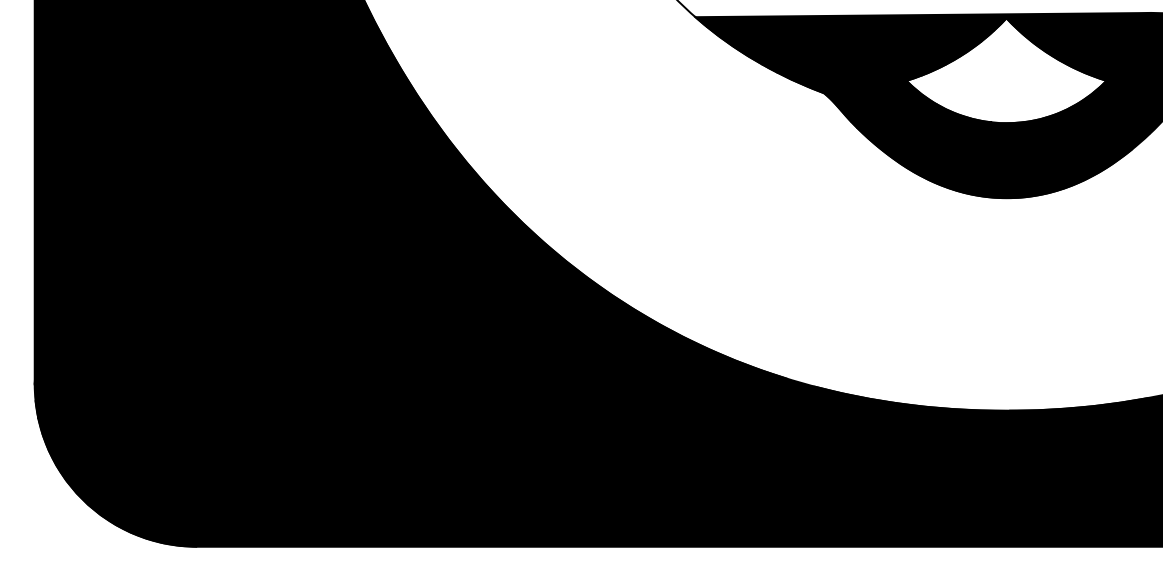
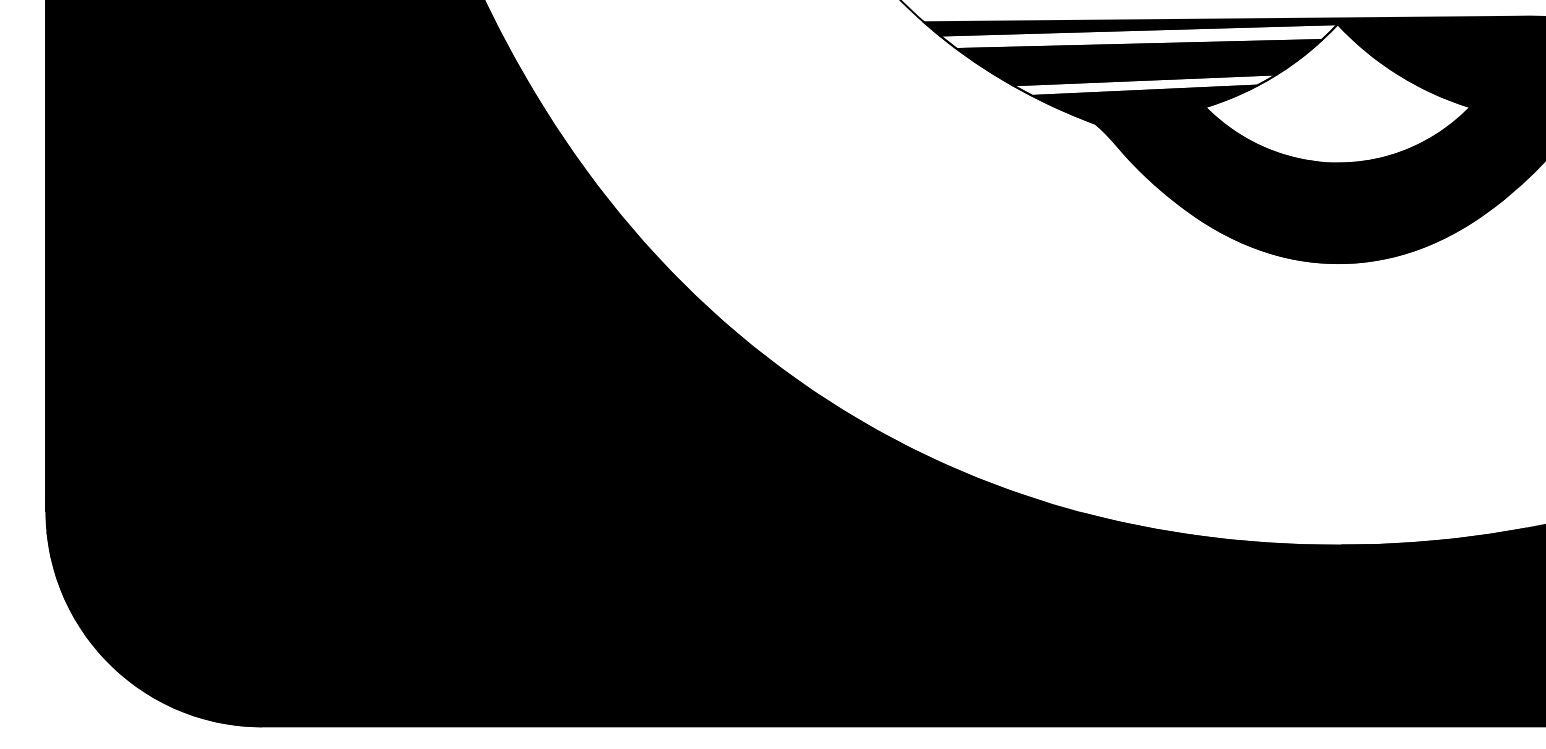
fill: (856, 27) -> (1138, 36), removed
fill: (861, 63) -> (1144, 84), removed

